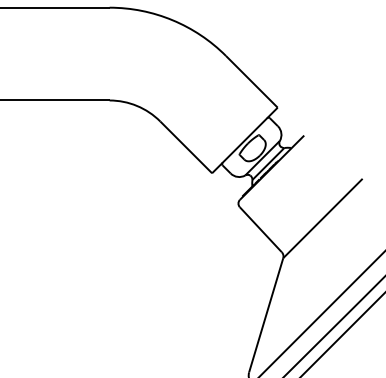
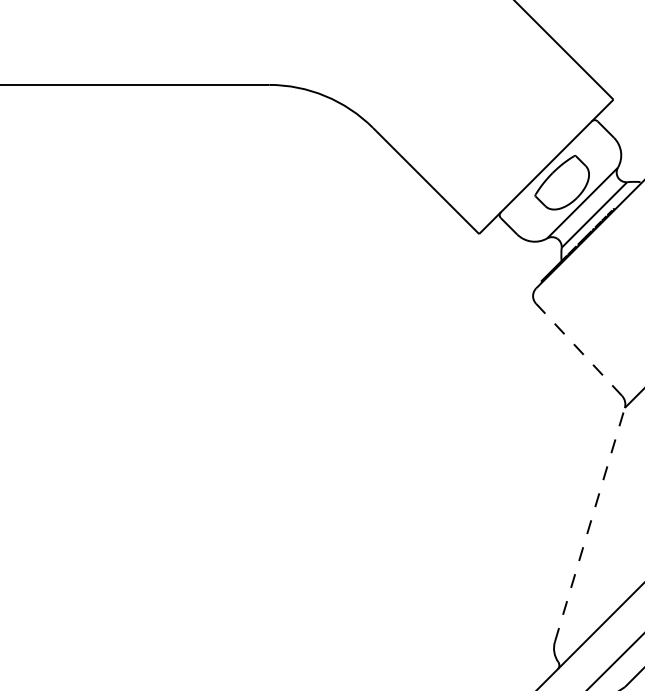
line: (260, 229) -> (578, 349), solid -> dashed
line: (266, 315) -> (590, 525), solid -> dashed

